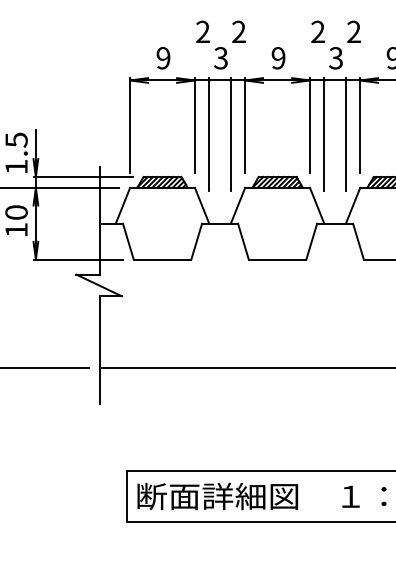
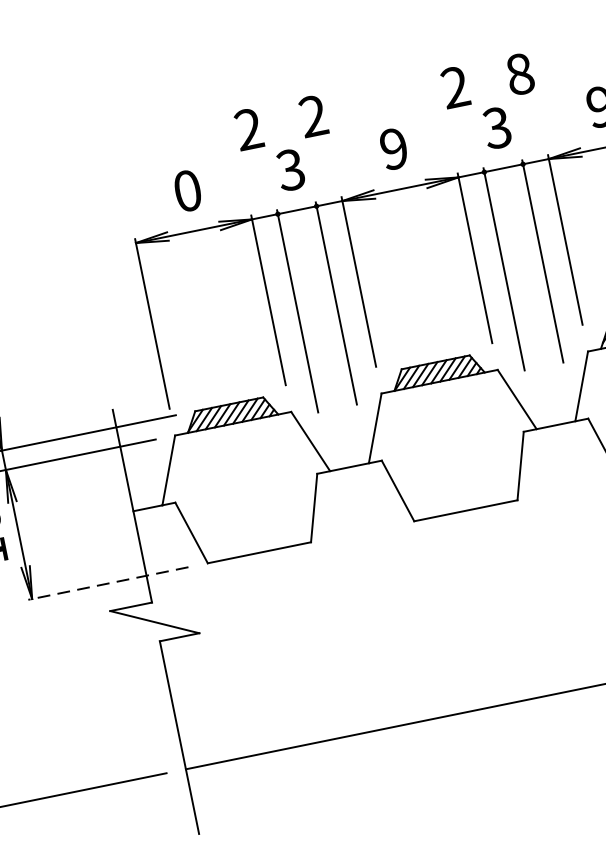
text: (354, 31) -> (520, 73), 2 -> 8
text: (163, 58) -> (187, 191), 9 -> 0
line: (78, 259) -> (108, 583), solid -> dashed

